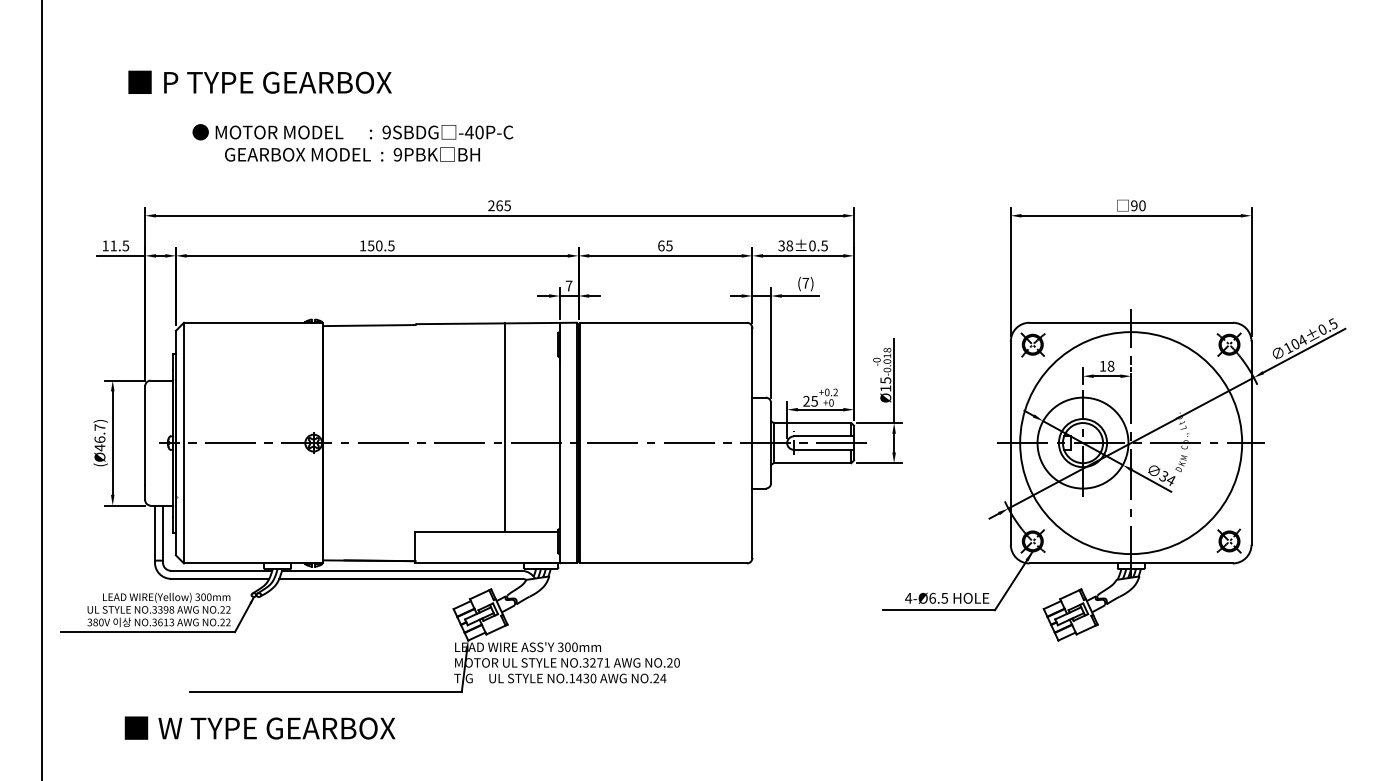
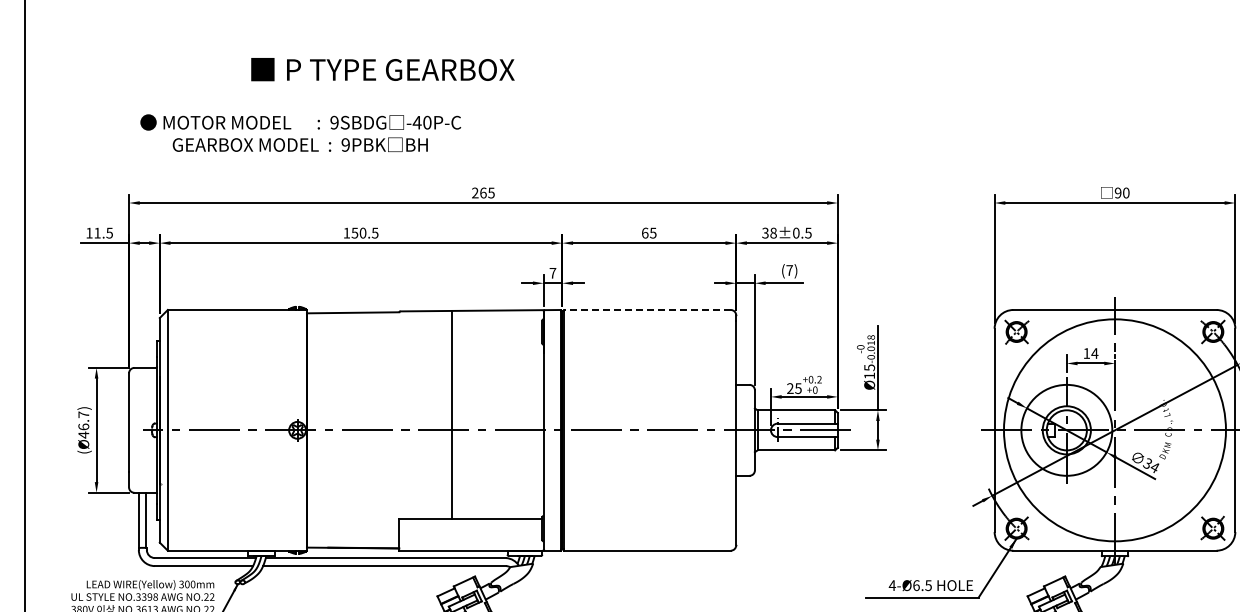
text: (259, 81) -> (382, 68), moved
text: (352, 142) -> (300, 132), moved
line: (663, 322) -> (647, 309), solid -> dashed
text: (1110, 365) -> (1094, 352), 18 -> 14
line: (504, 427) -> (451, 414), moved

